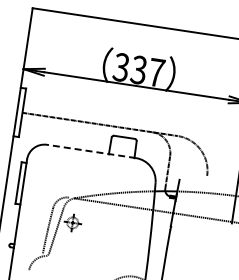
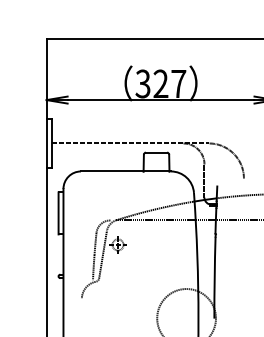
text: (138, 70) -> (160, 84), 337 -> 327
line: (91, 151) -> (125, 171), dashed -> solid

